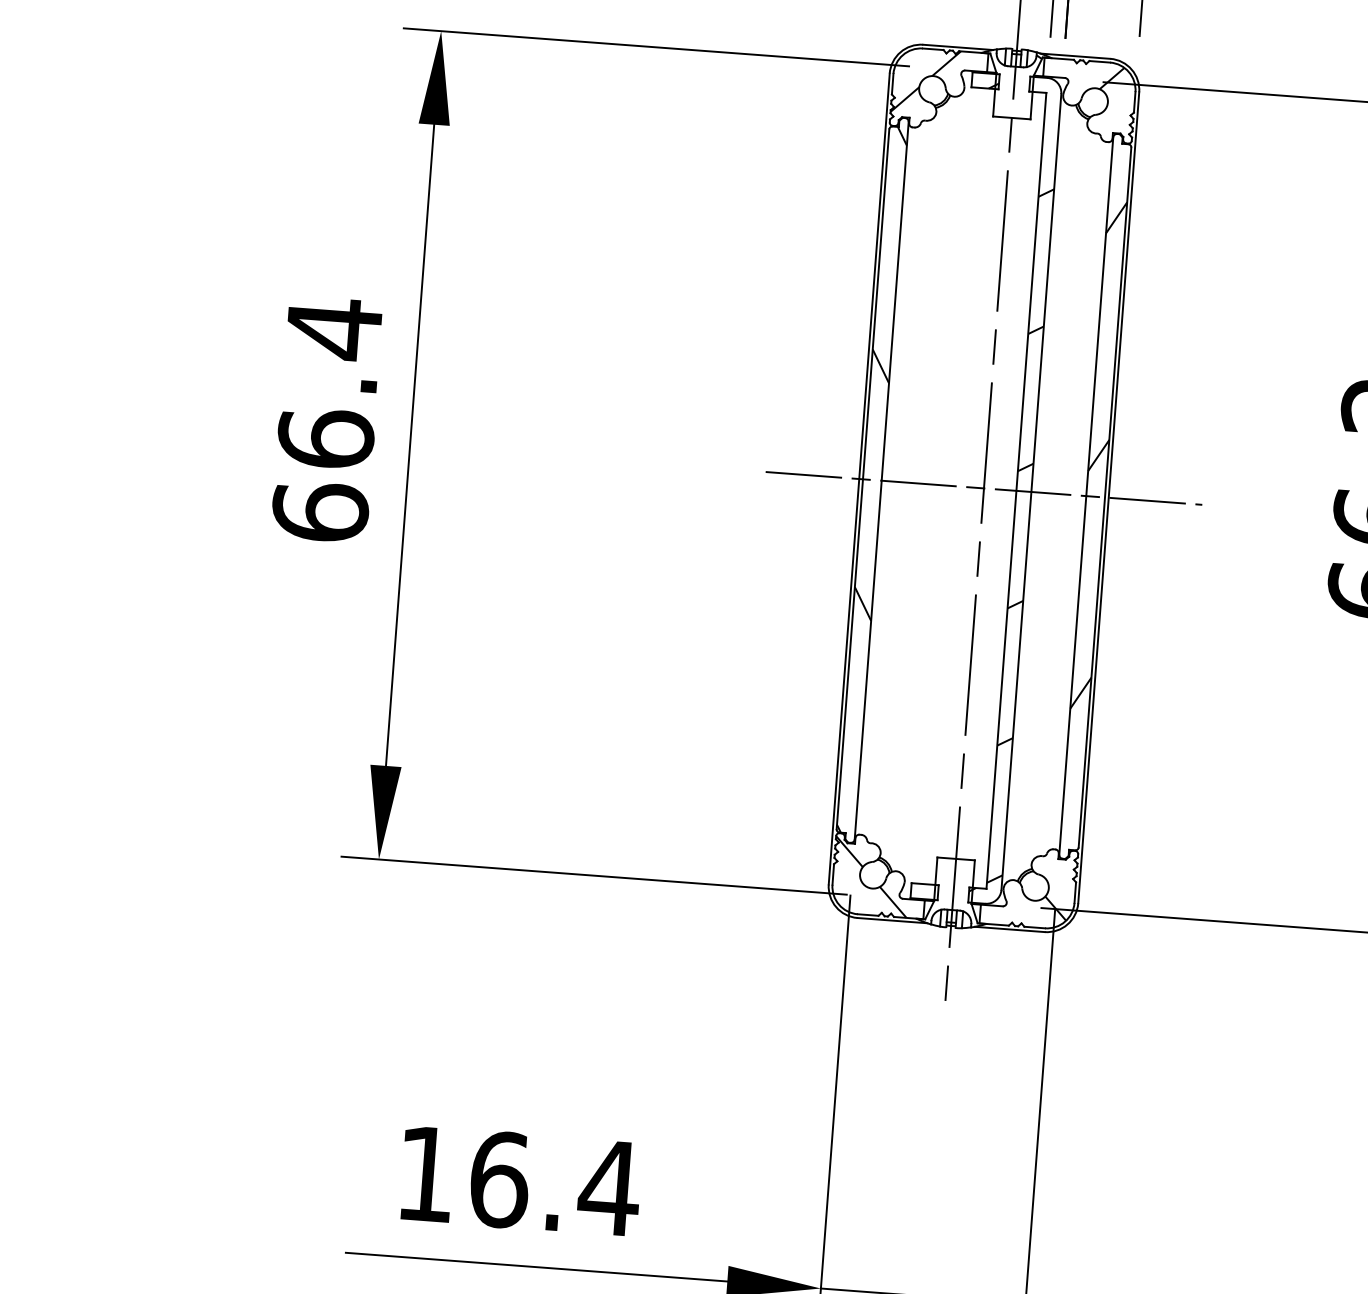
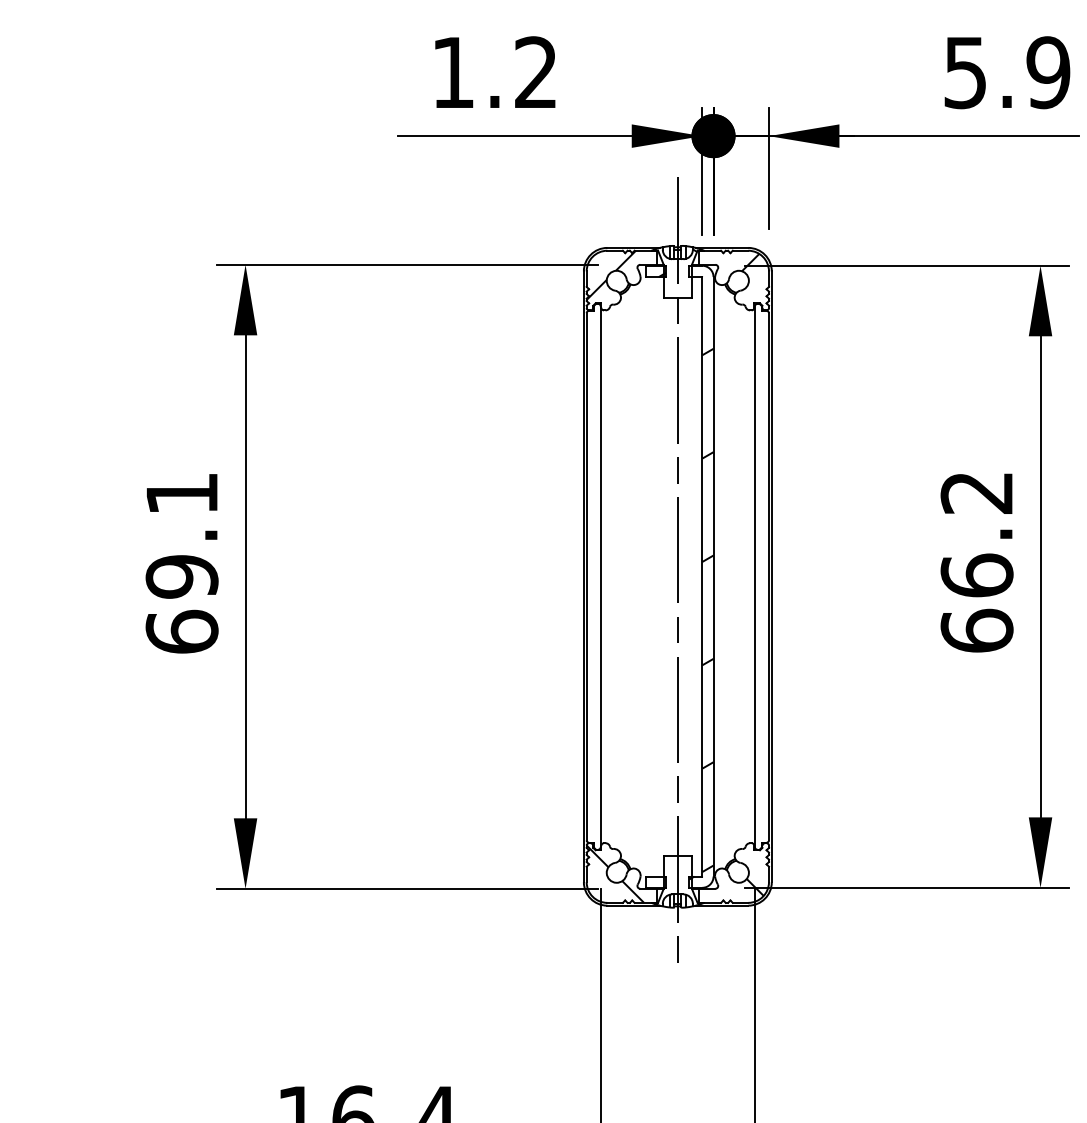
text: (329, 382) -> (181, 534), 66.4 -> 69.1
hatch: (1098, 455) -> (761, 545), removed
hatch: (872, 479) -> (593, 576), removed
line: (983, 487) -> (677, 576), removed

